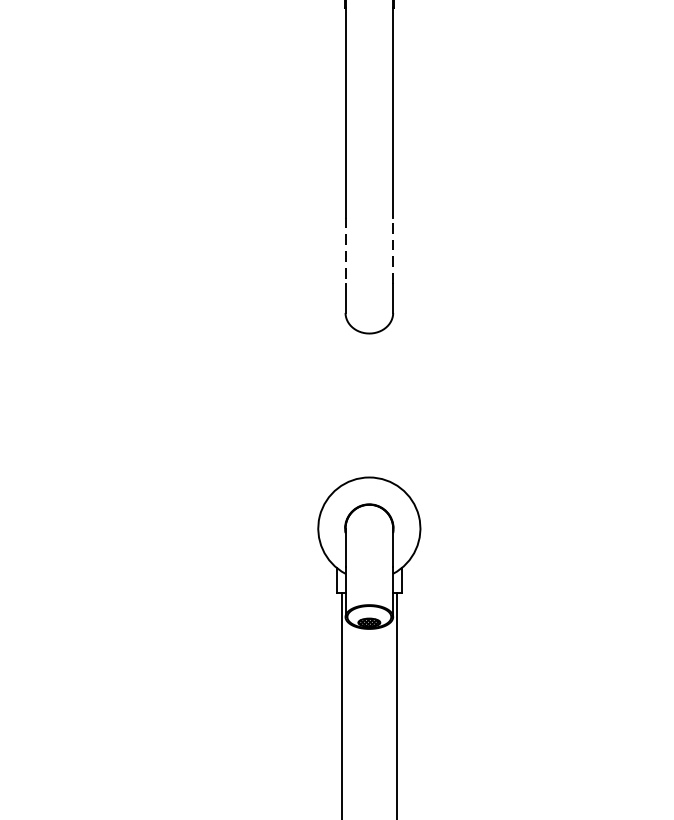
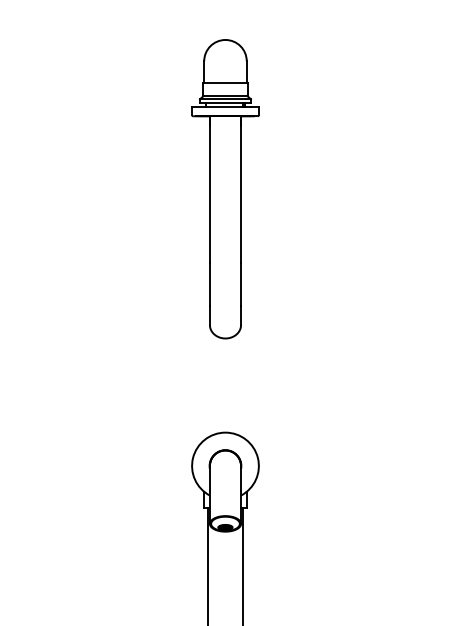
line: (344, 250) -> (209, 284), dashed -> solid
line: (393, 250) -> (241, 284), dashed -> solid

